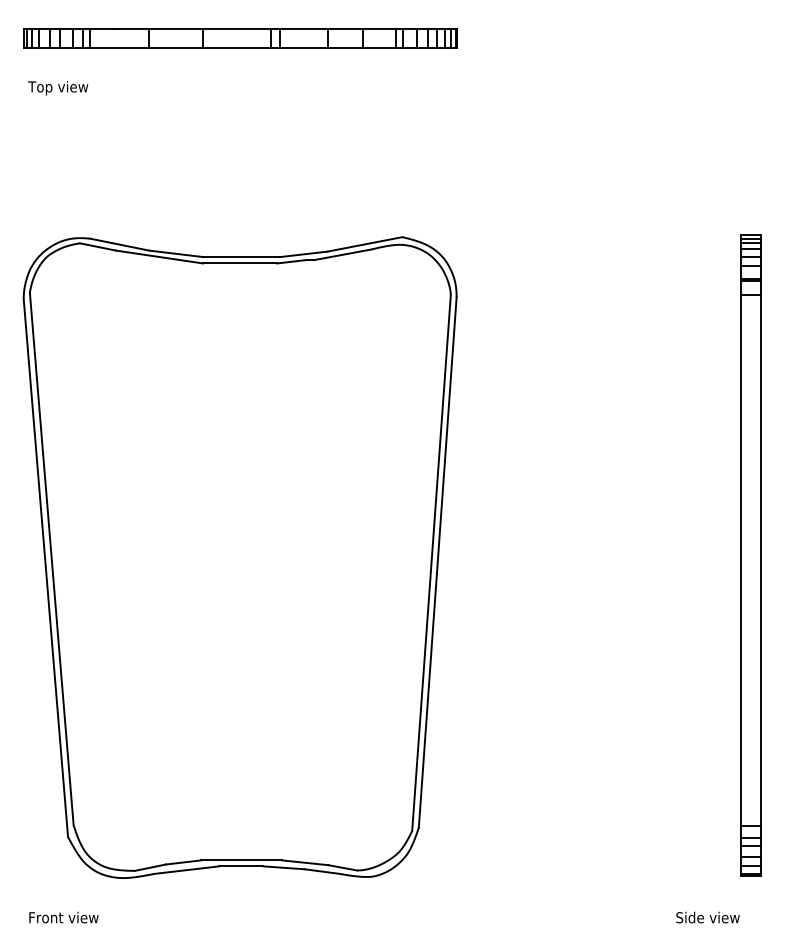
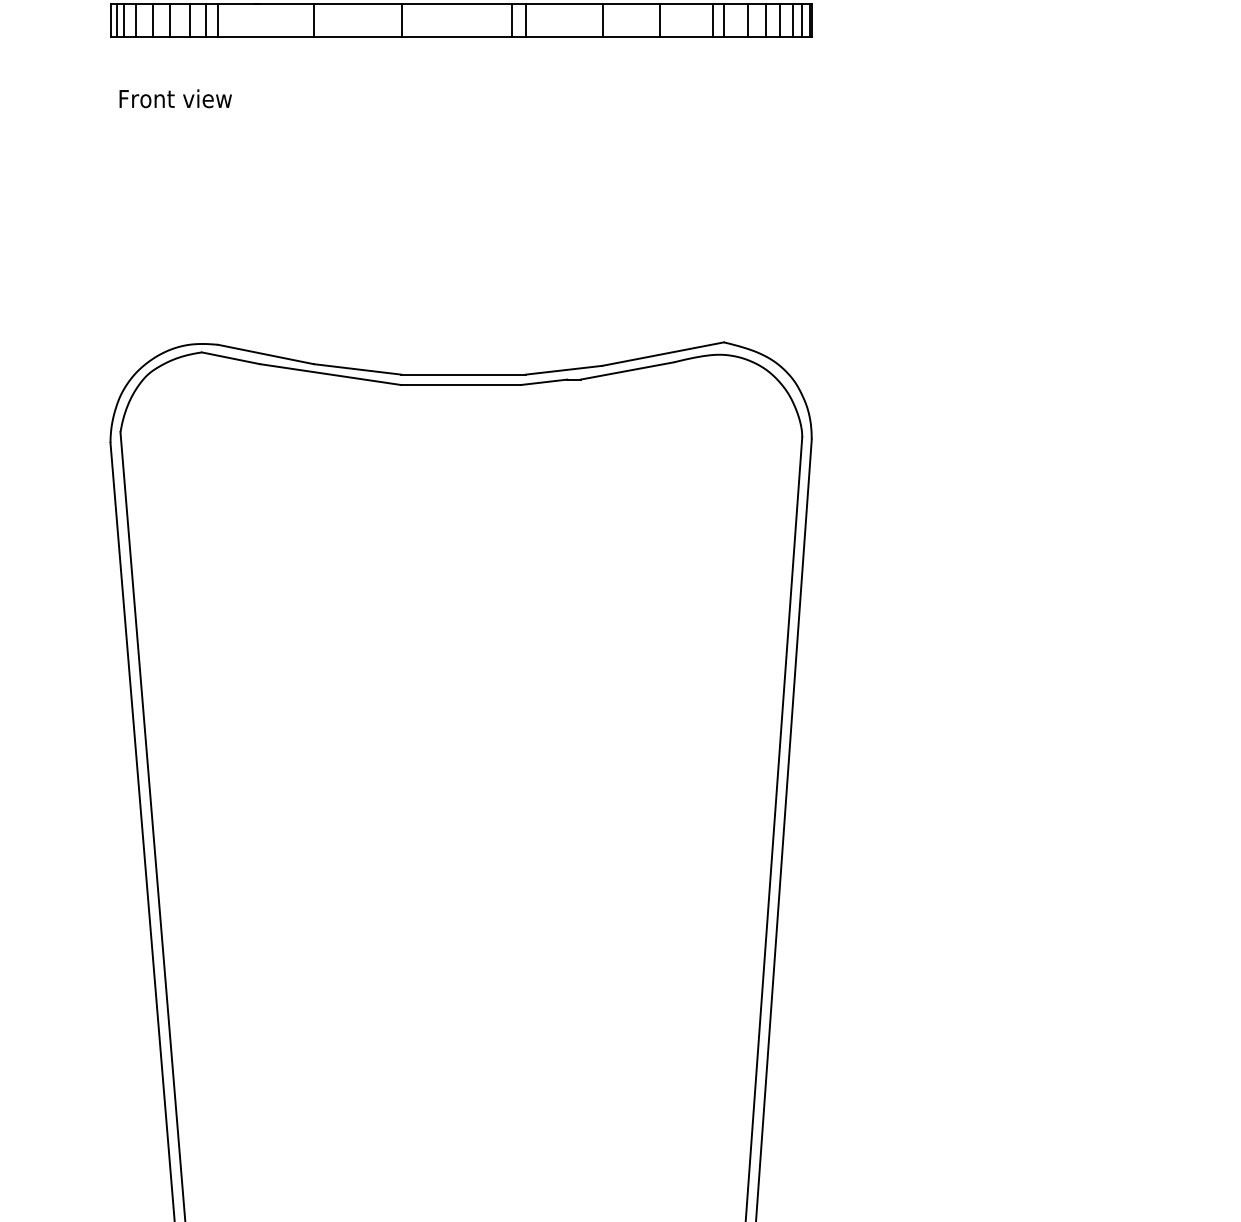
text: (63, 88) -> (174, 101), Top view -> Front view

